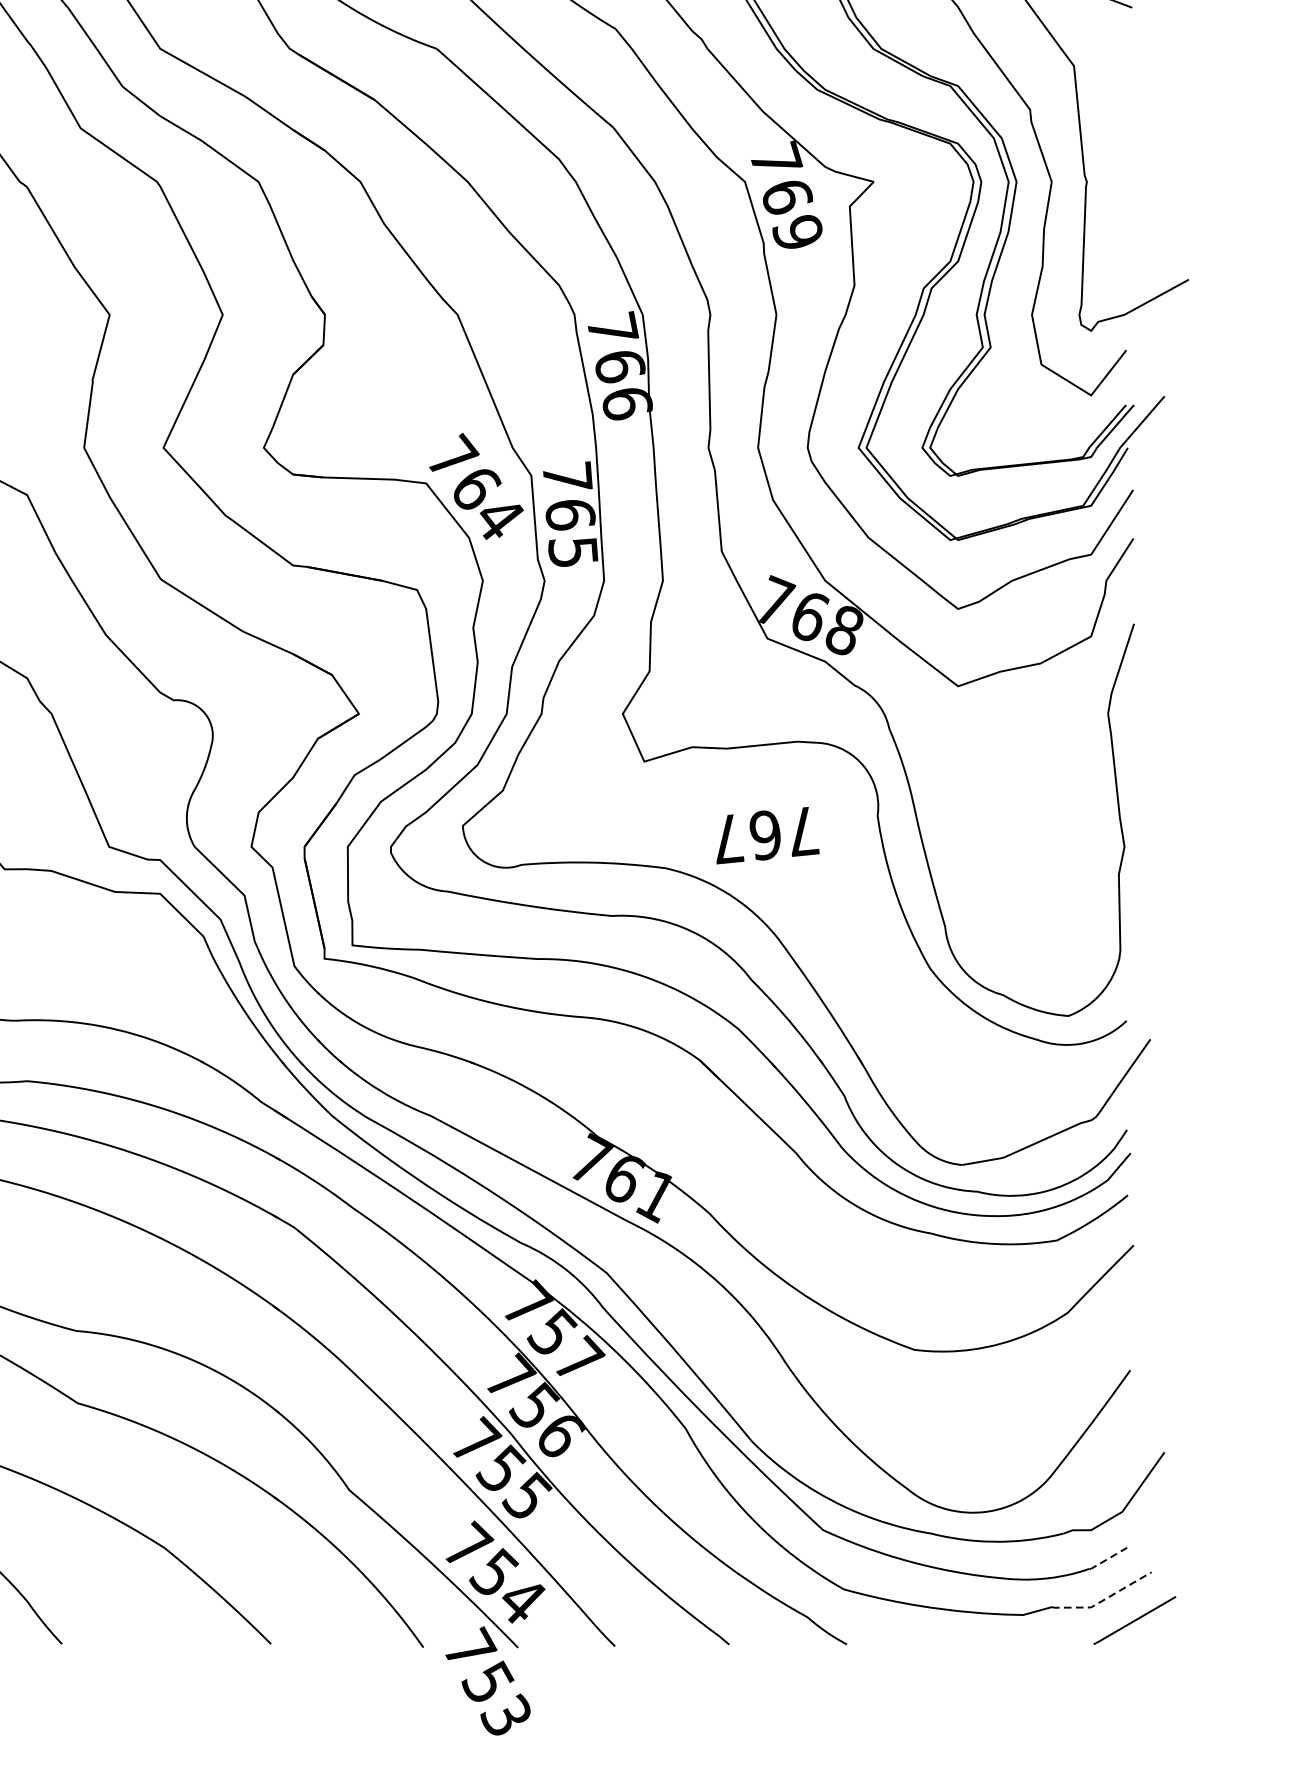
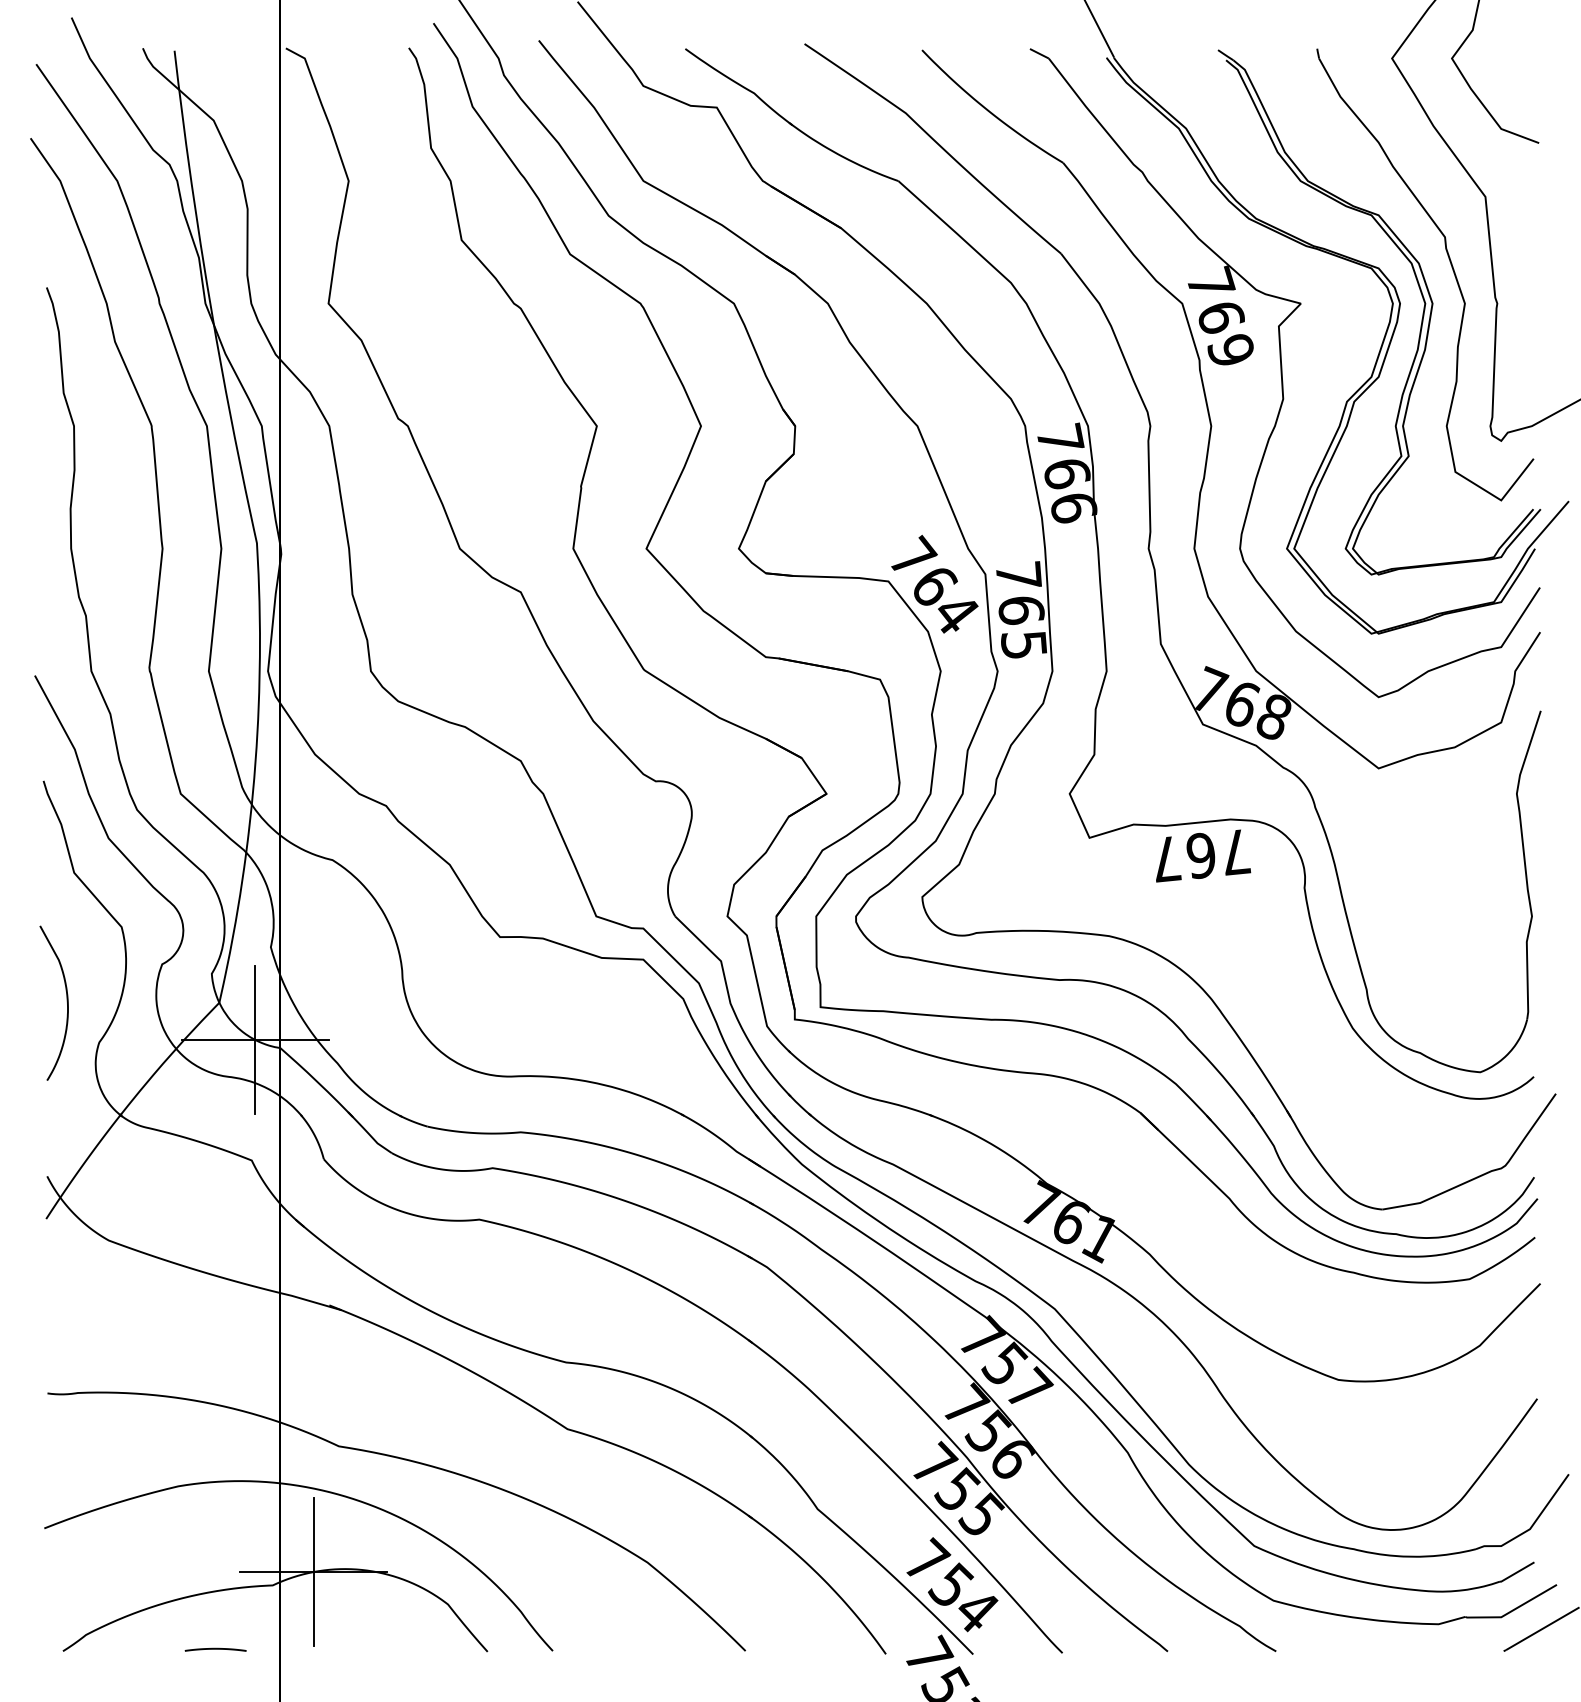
text: (768, 835) -> (1203, 855), moved
line: (1107, 1558) -> (1516, 1572), dashed -> solid
line: (1103, 1600) -> (1512, 1610), dashed -> solid

